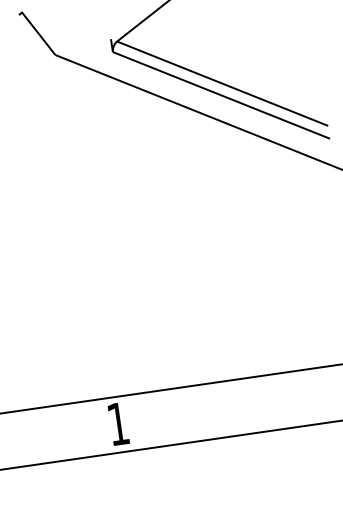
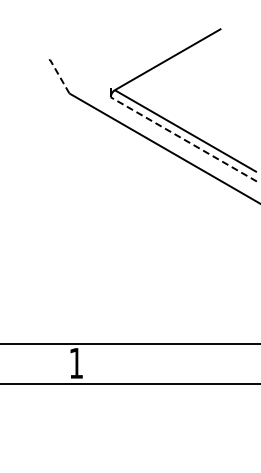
line: (36, 31) -> (58, 74), solid -> dashed
line: (221, 95) -> (183, 139), solid -> dashed

